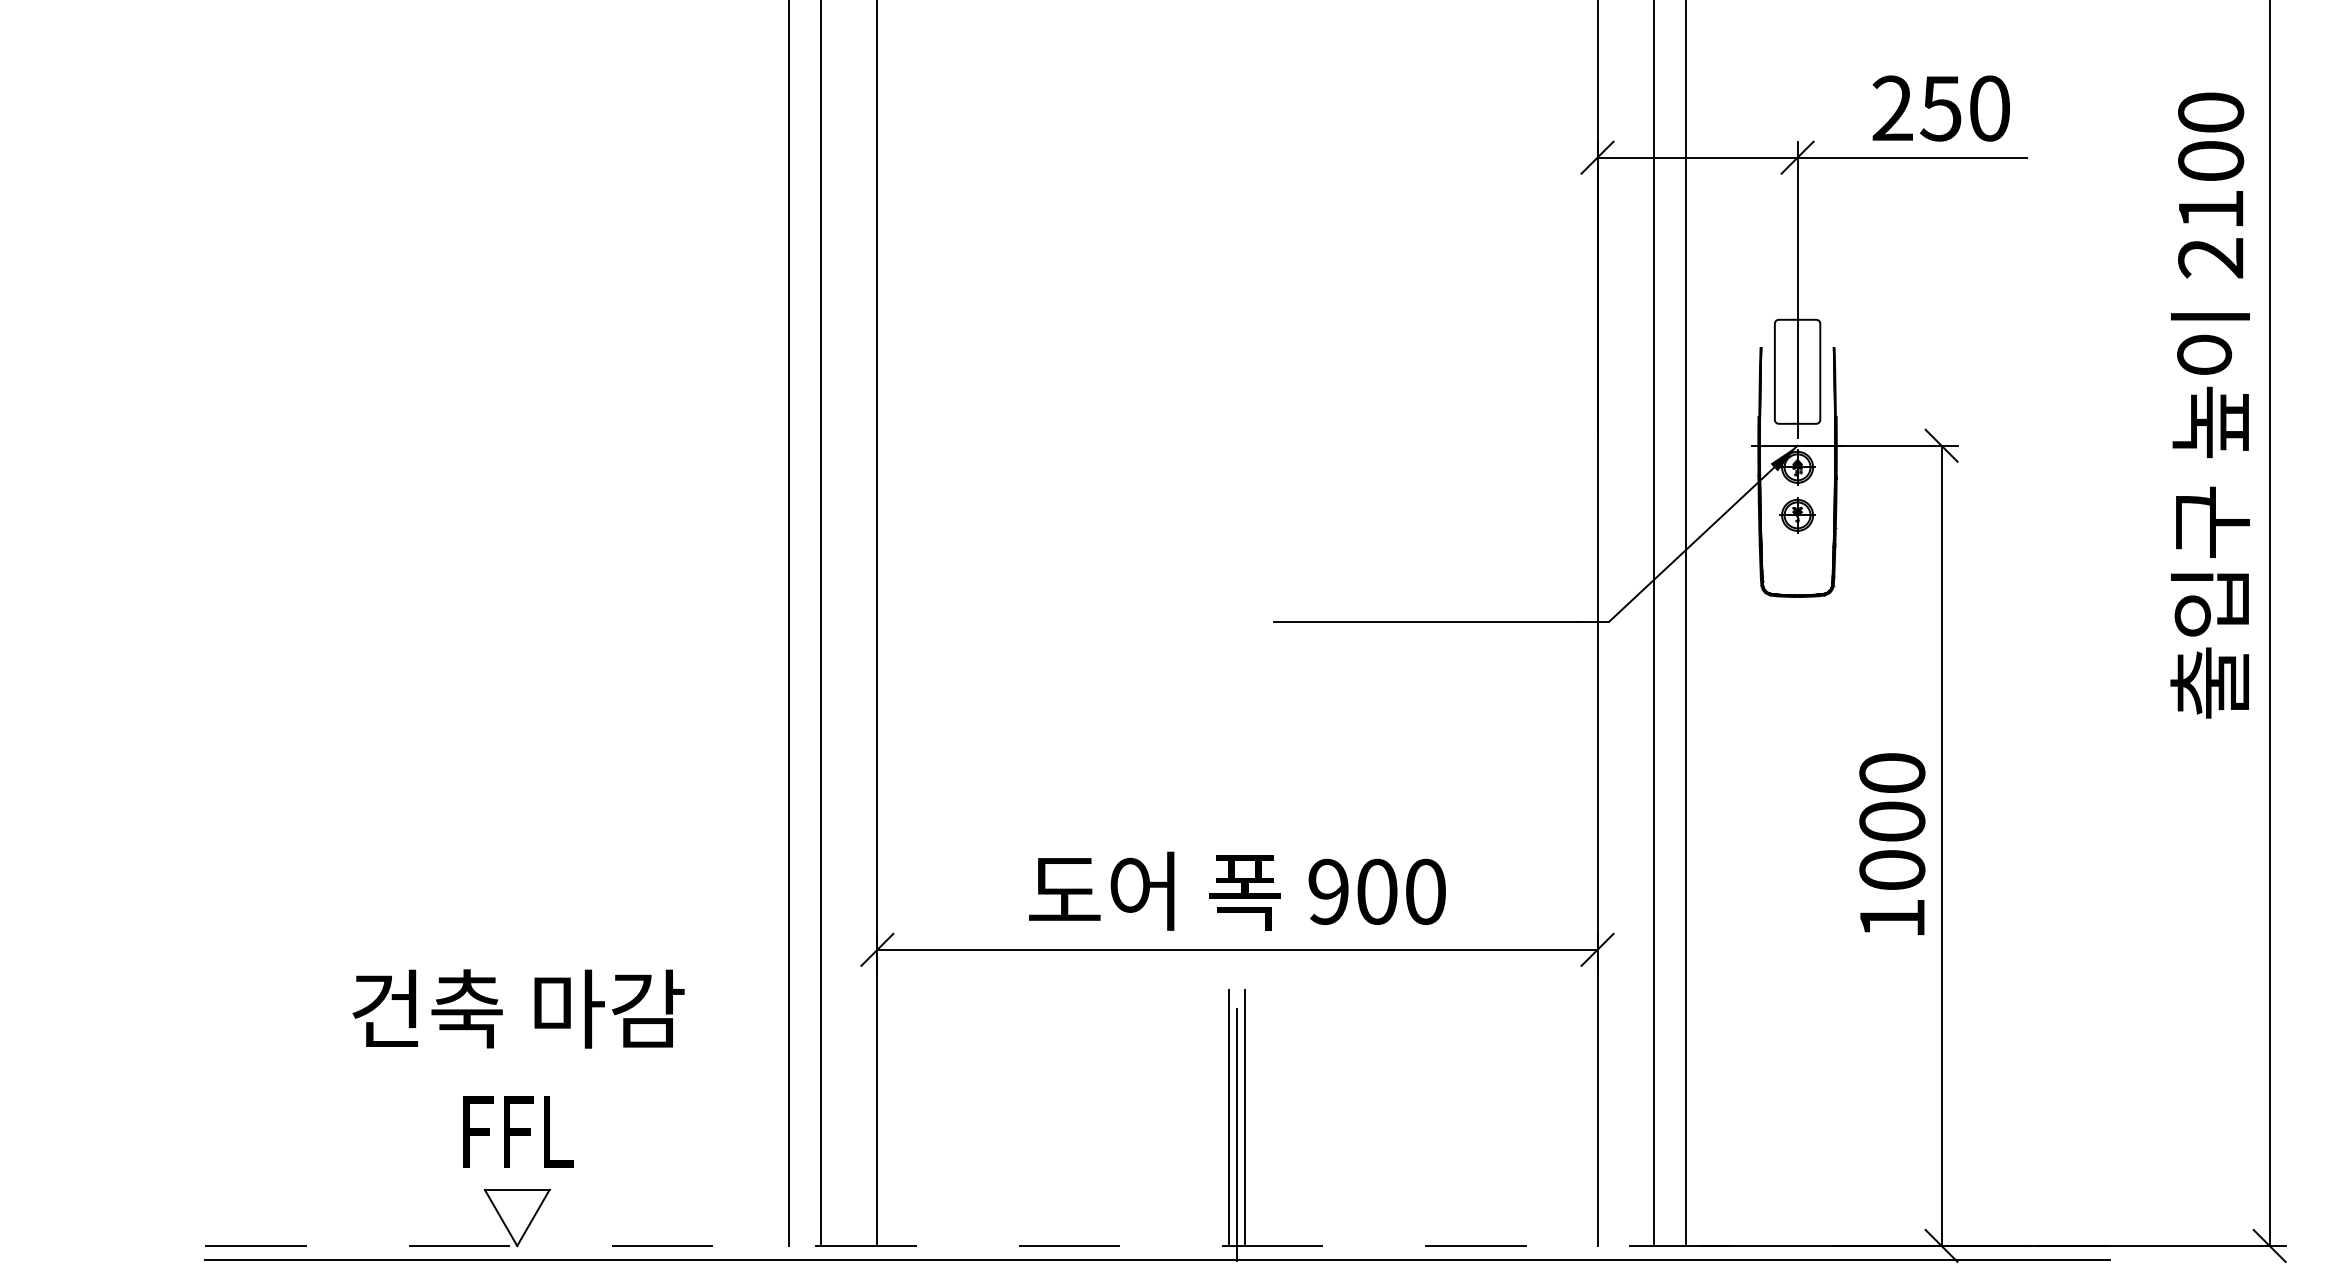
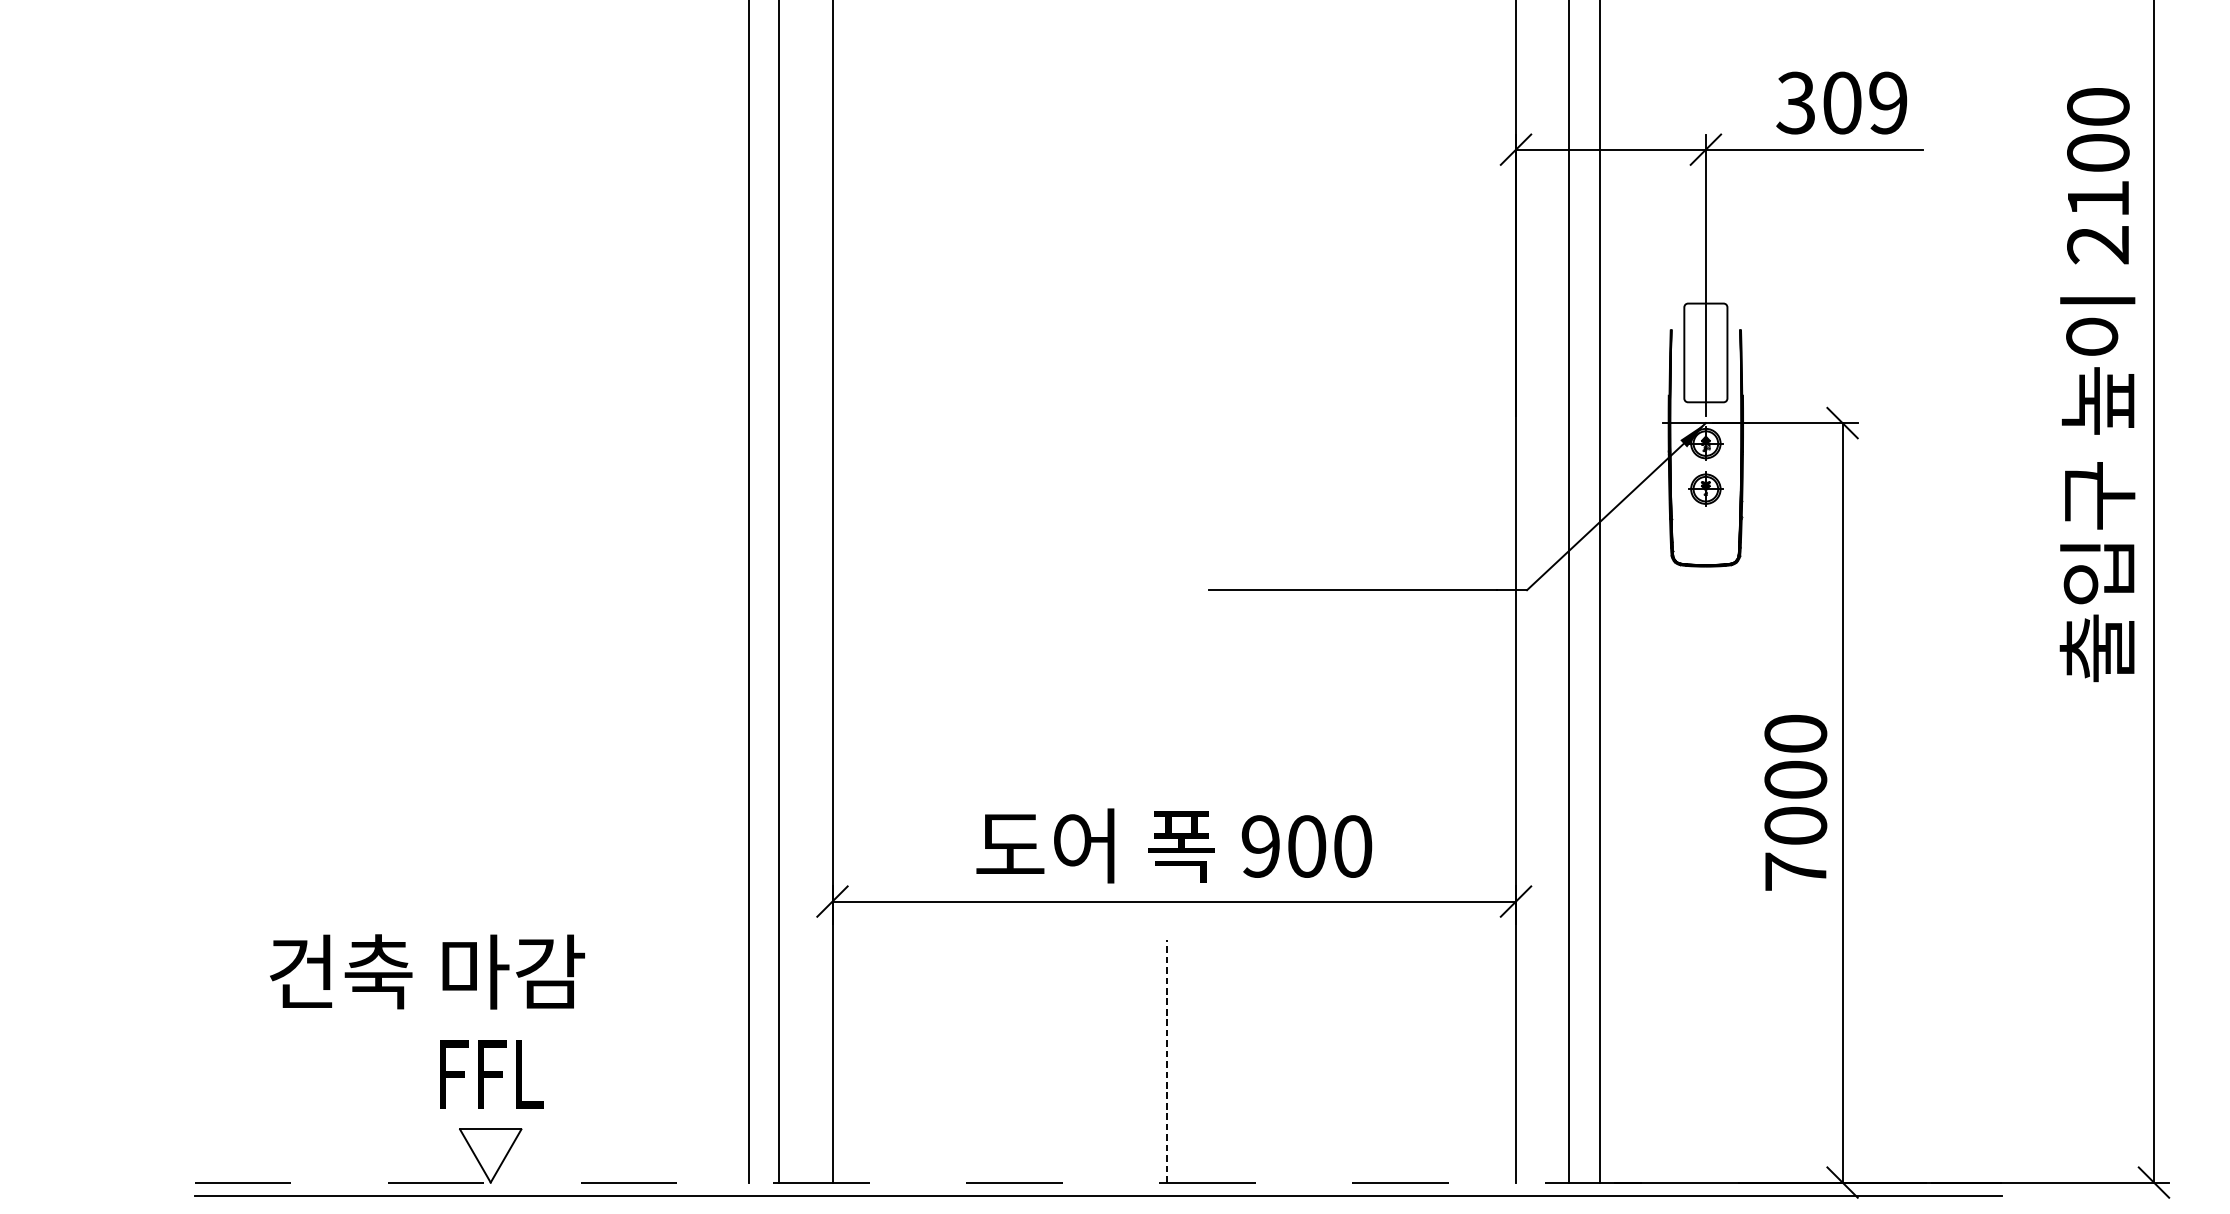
text: (1940, 108) -> (1841, 103), 250 -> 309
text: (1892, 918) -> (1795, 871), 1000 -> 7000
text: (518, 1008) -> (427, 971), moved
line: (1229, 1117) -> (1166, 1060), solid -> dashed
line: (1245, 1117) -> (1181, 1060), removed
line: (1237, 1125) -> (1174, 1068), removed

